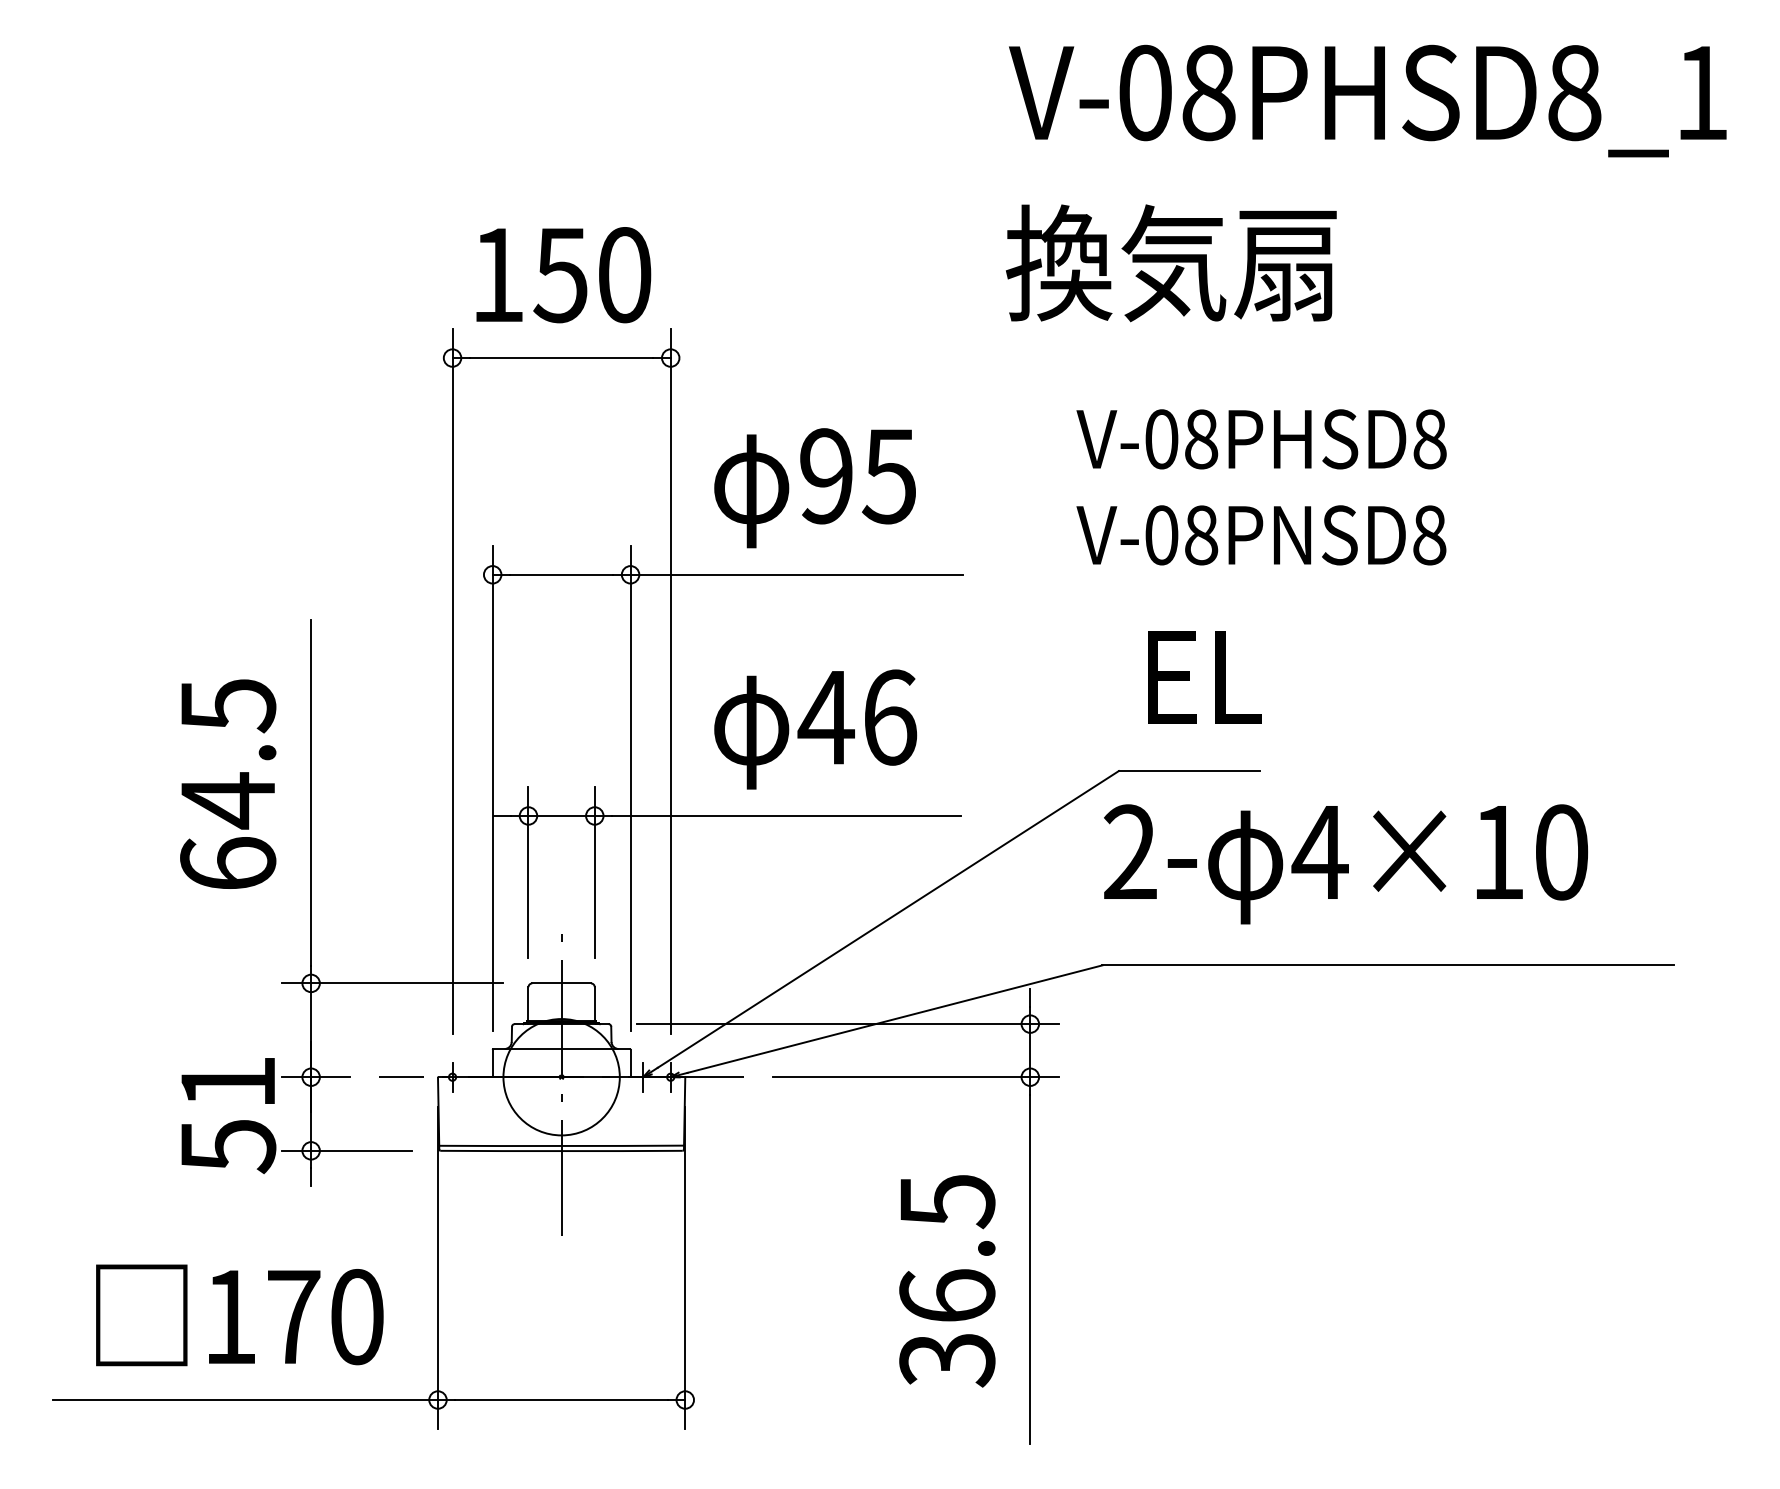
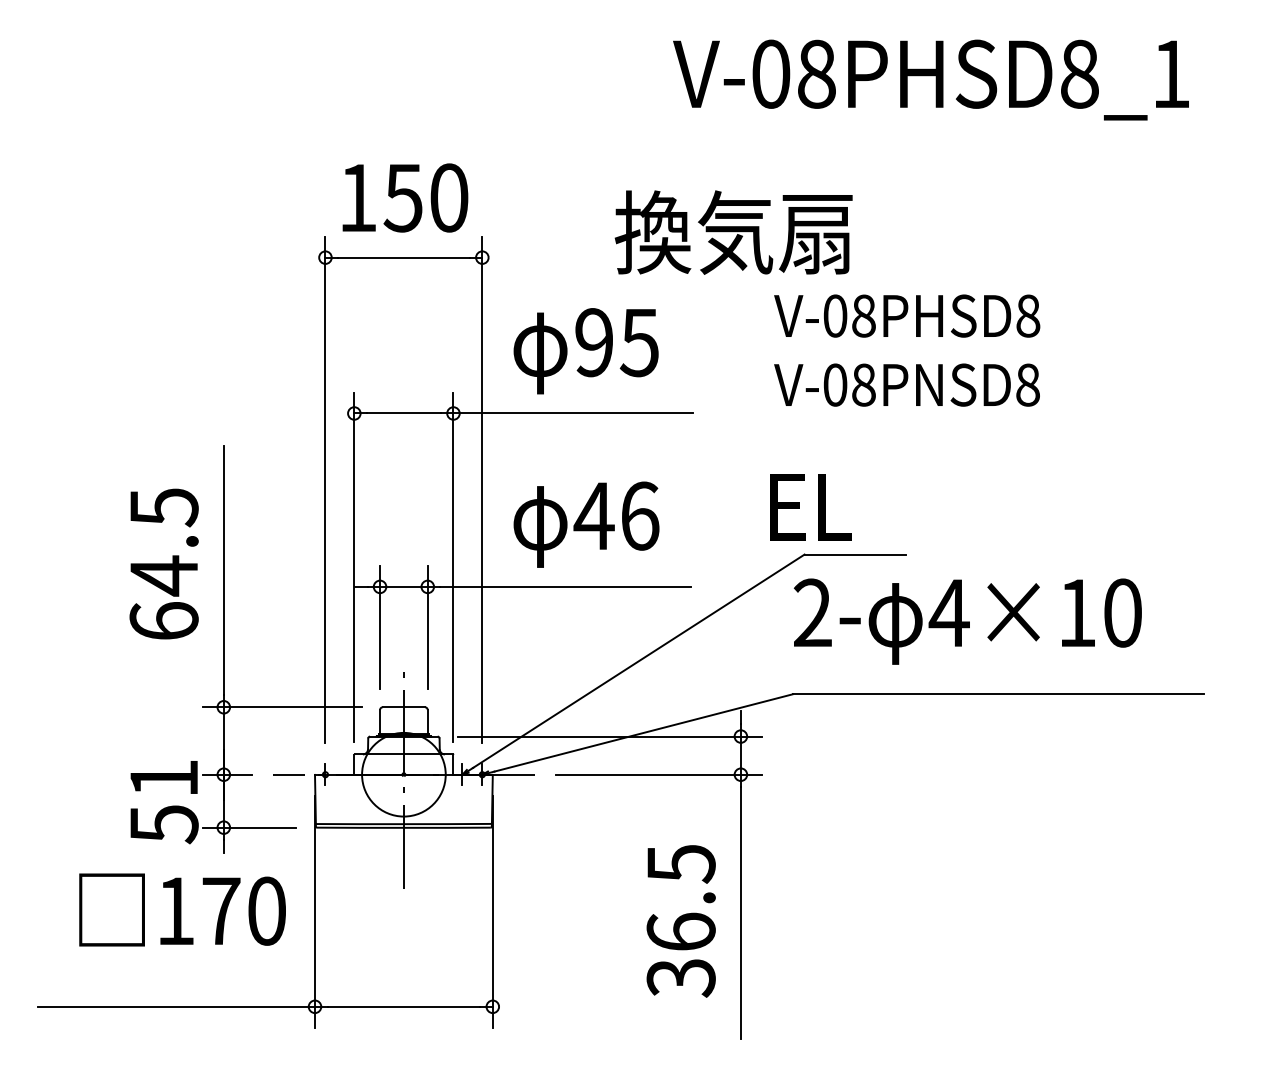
text: (1367, 100) -> (930, 79), moved
text: (1171, 263) -> (733, 232), moved
text: (1204, 677) -> (810, 506), moved
text: (239, 1315) -> (182, 910), moved

